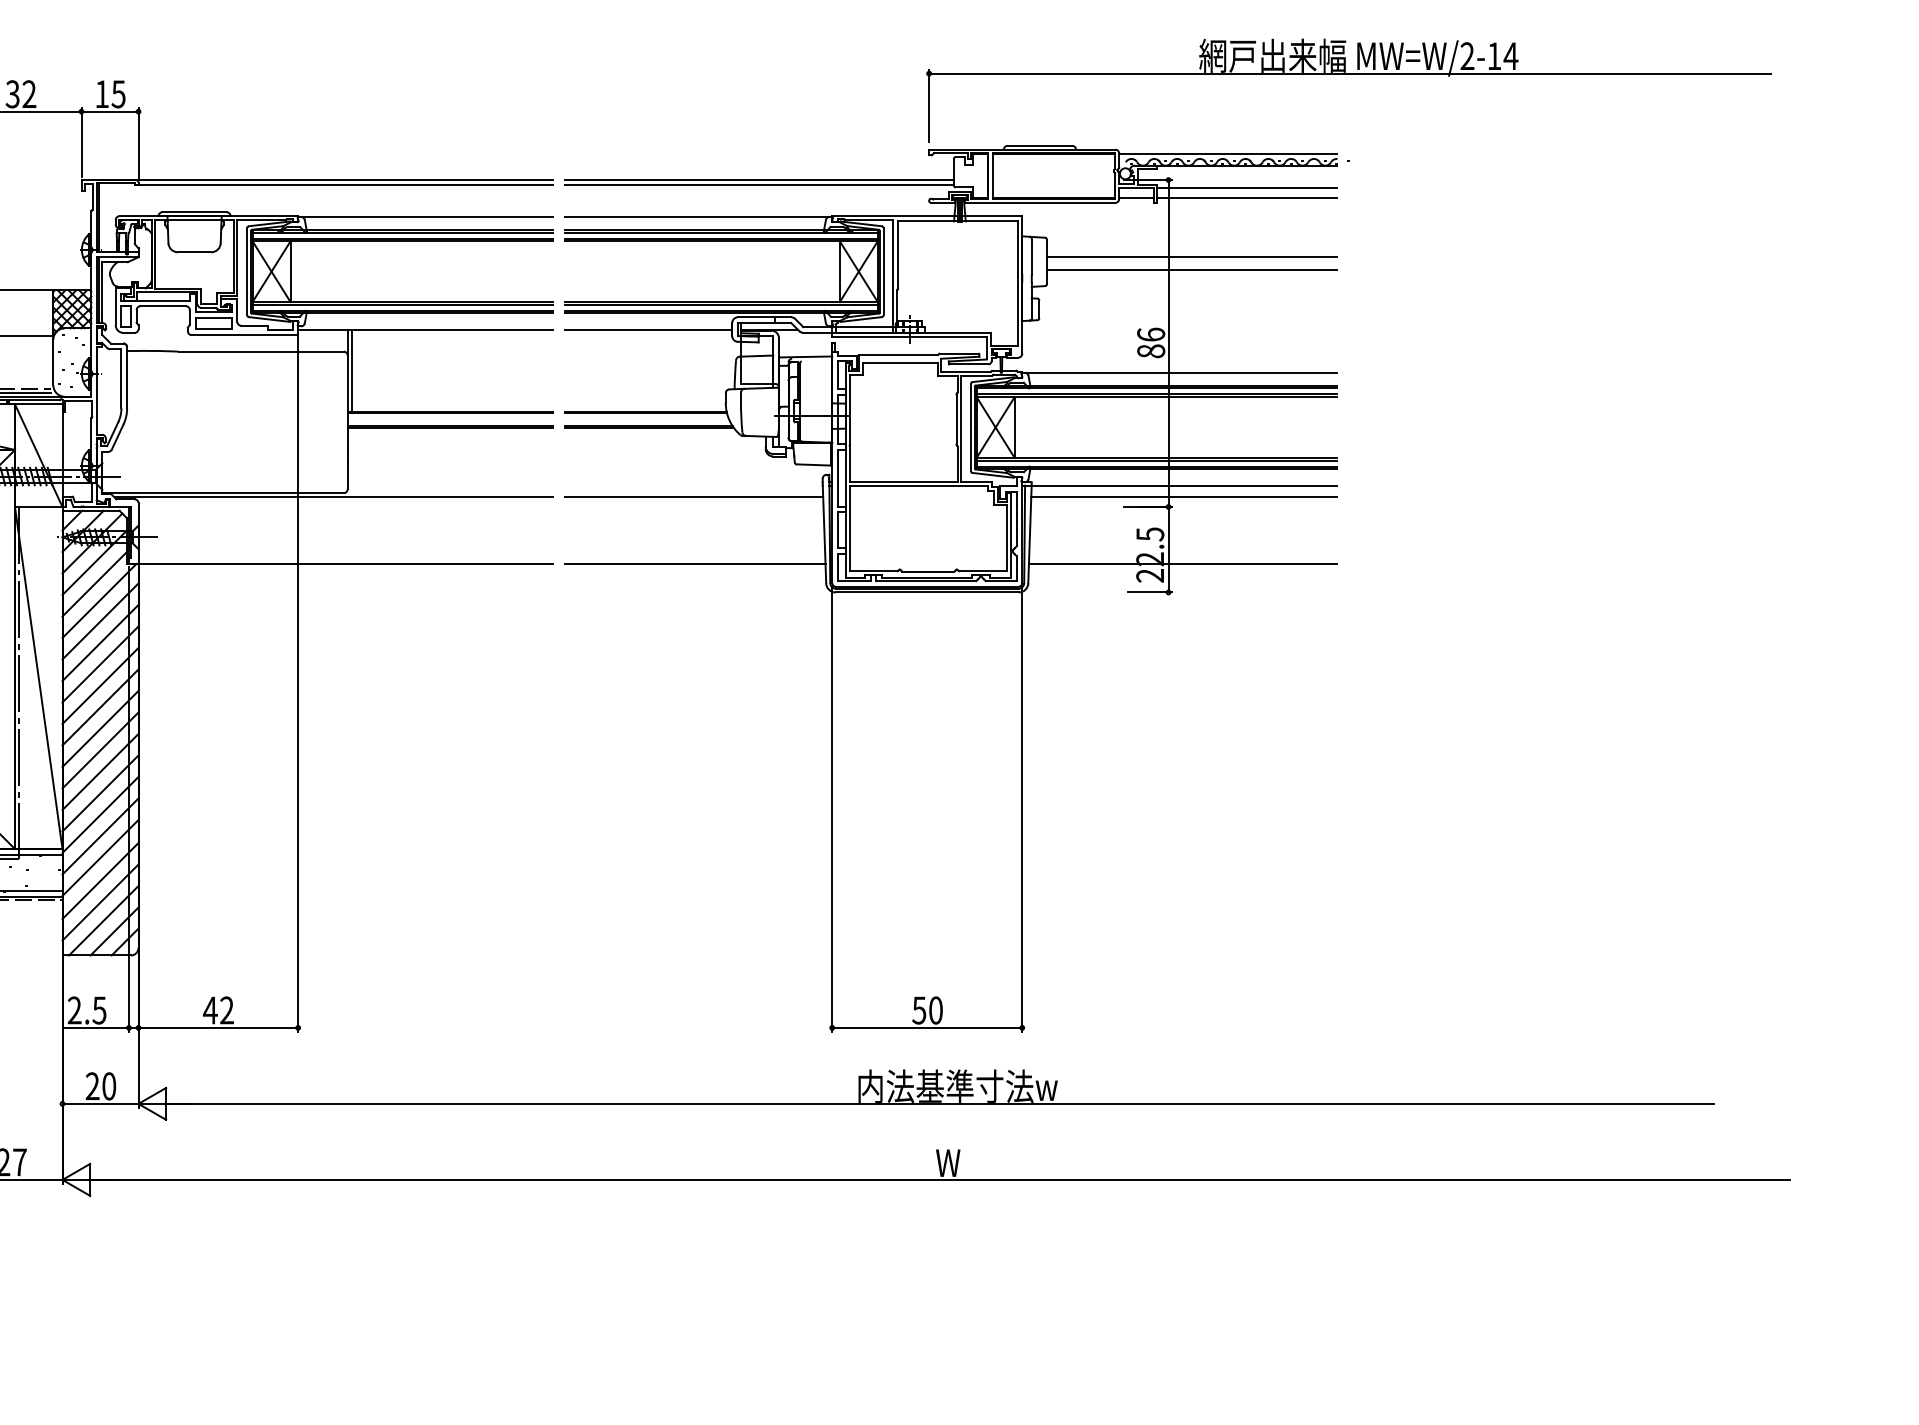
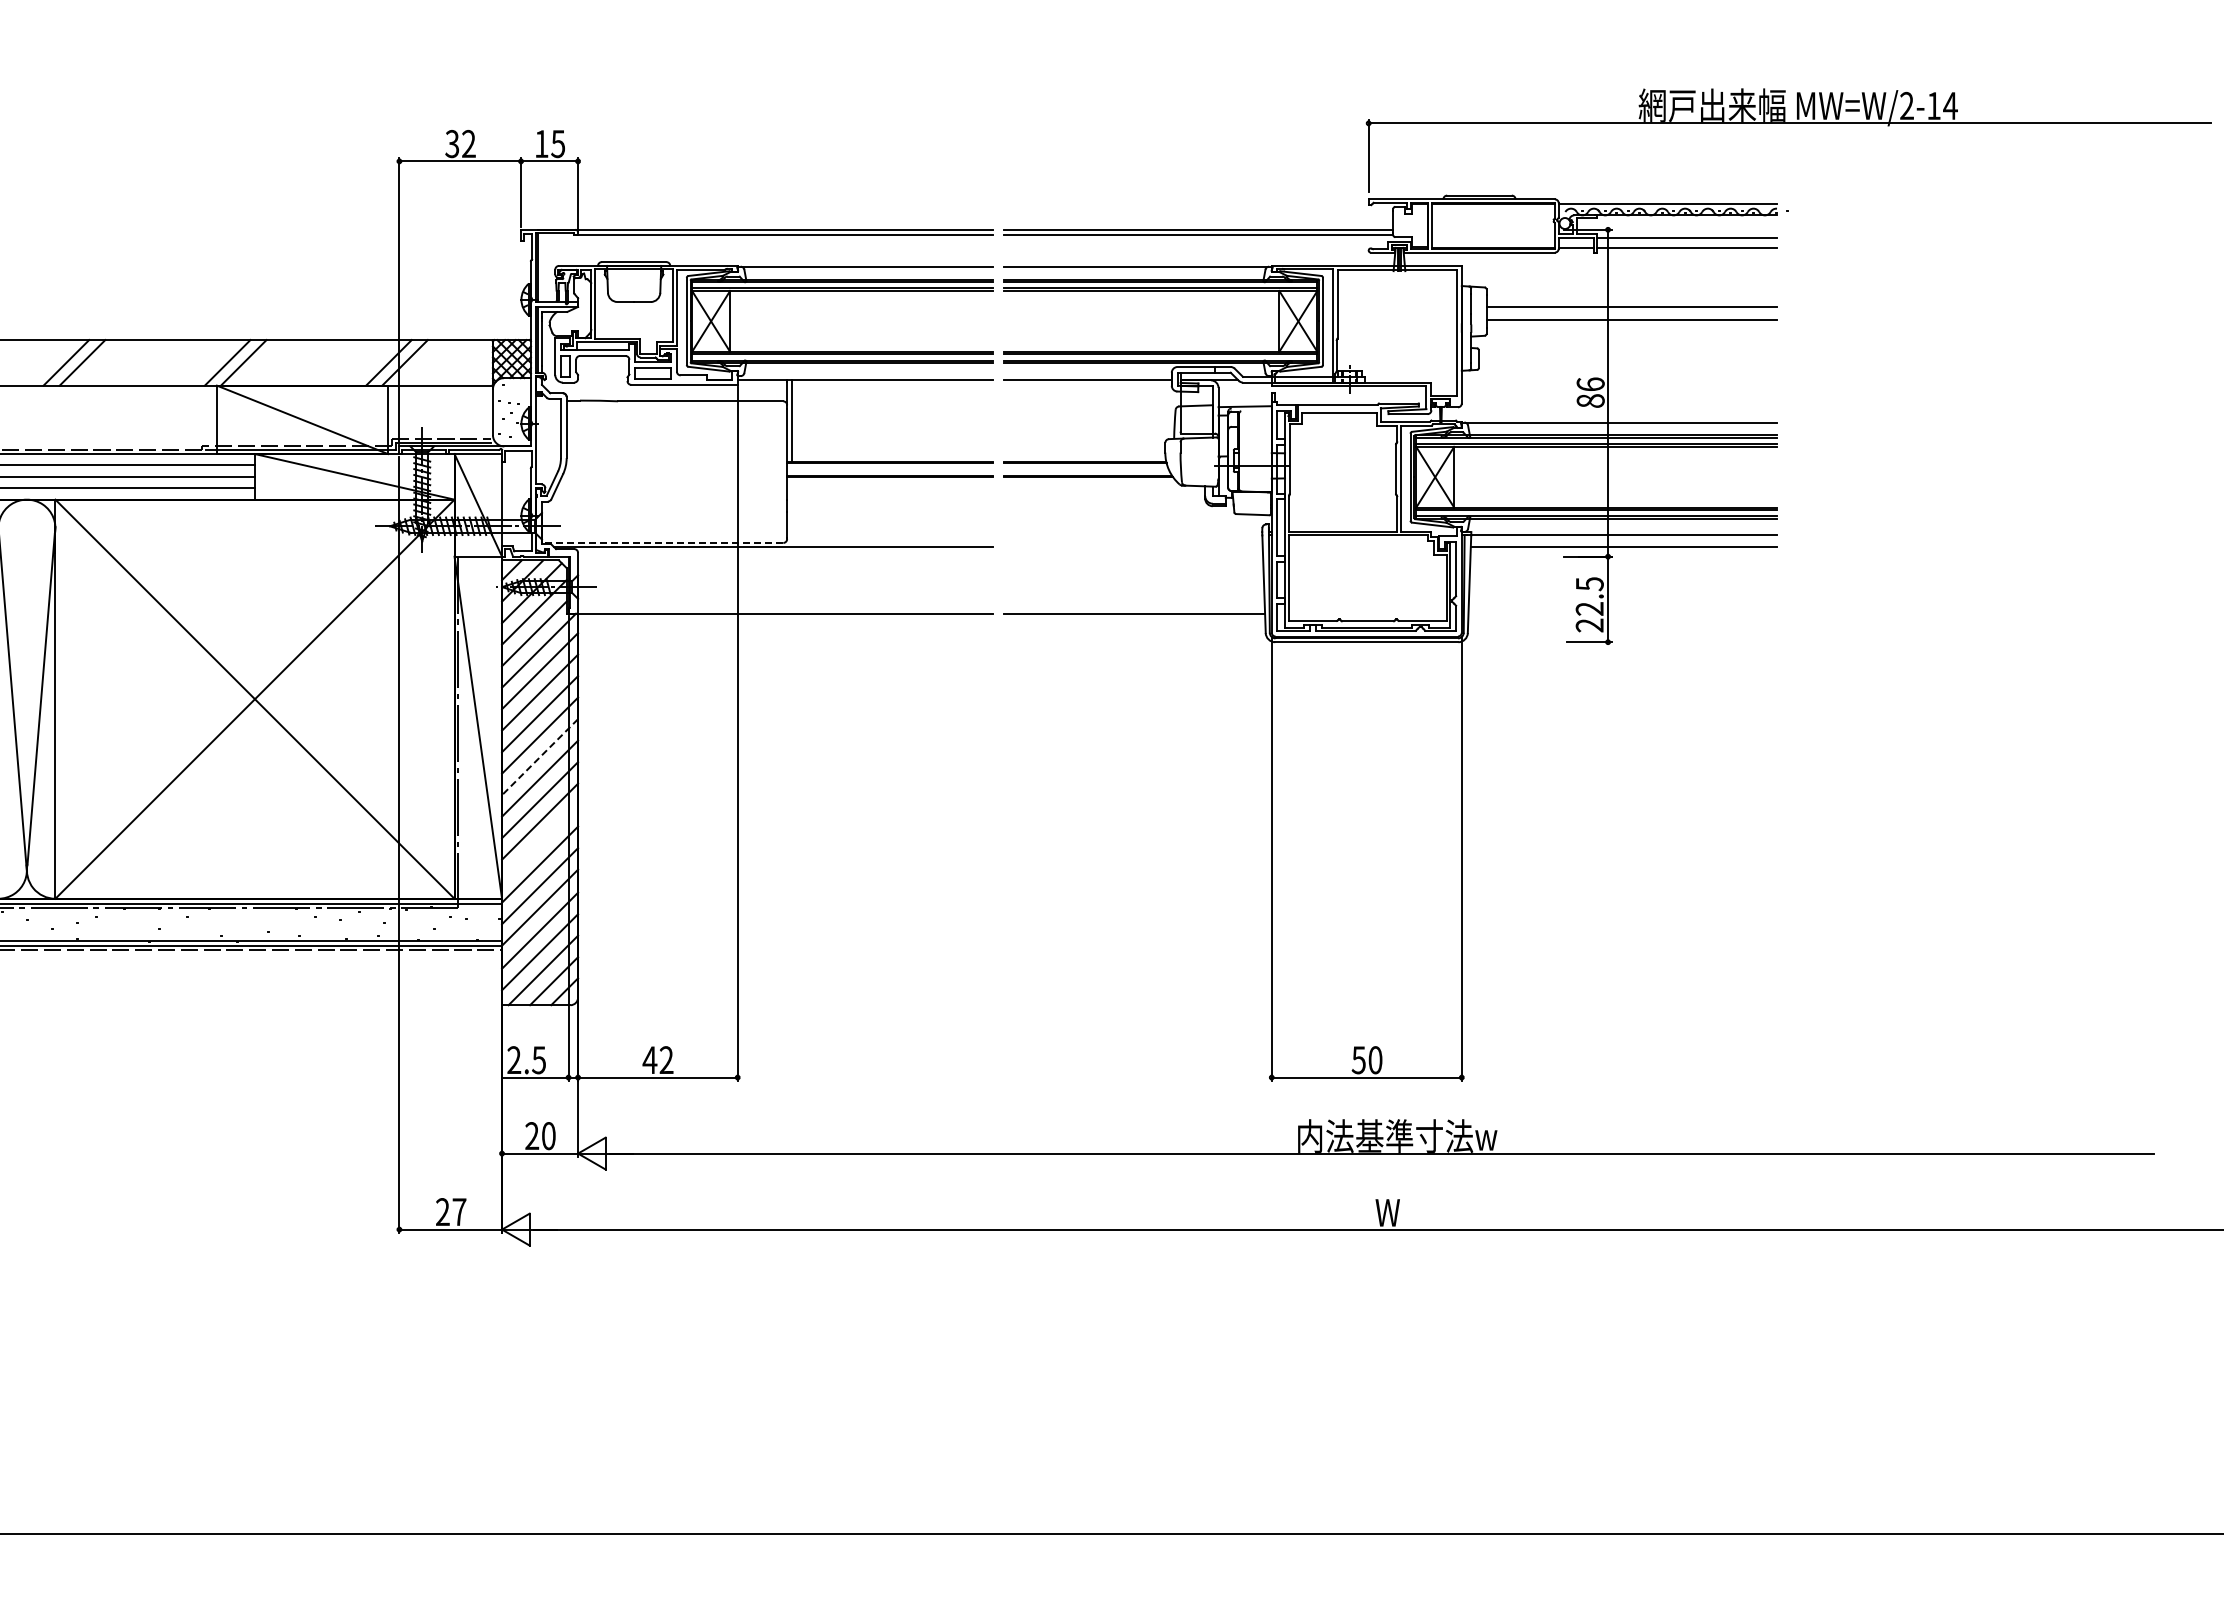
line: (222, 492) -> (662, 542), solid -> dashed
line: (693, 497) -> (1133, 547), removed
line: (1182, 563) -> (1622, 613), removed
line: (100, 707) -> (540, 757), solid -> dashed
line: (100, 793) -> (540, 843), removed

